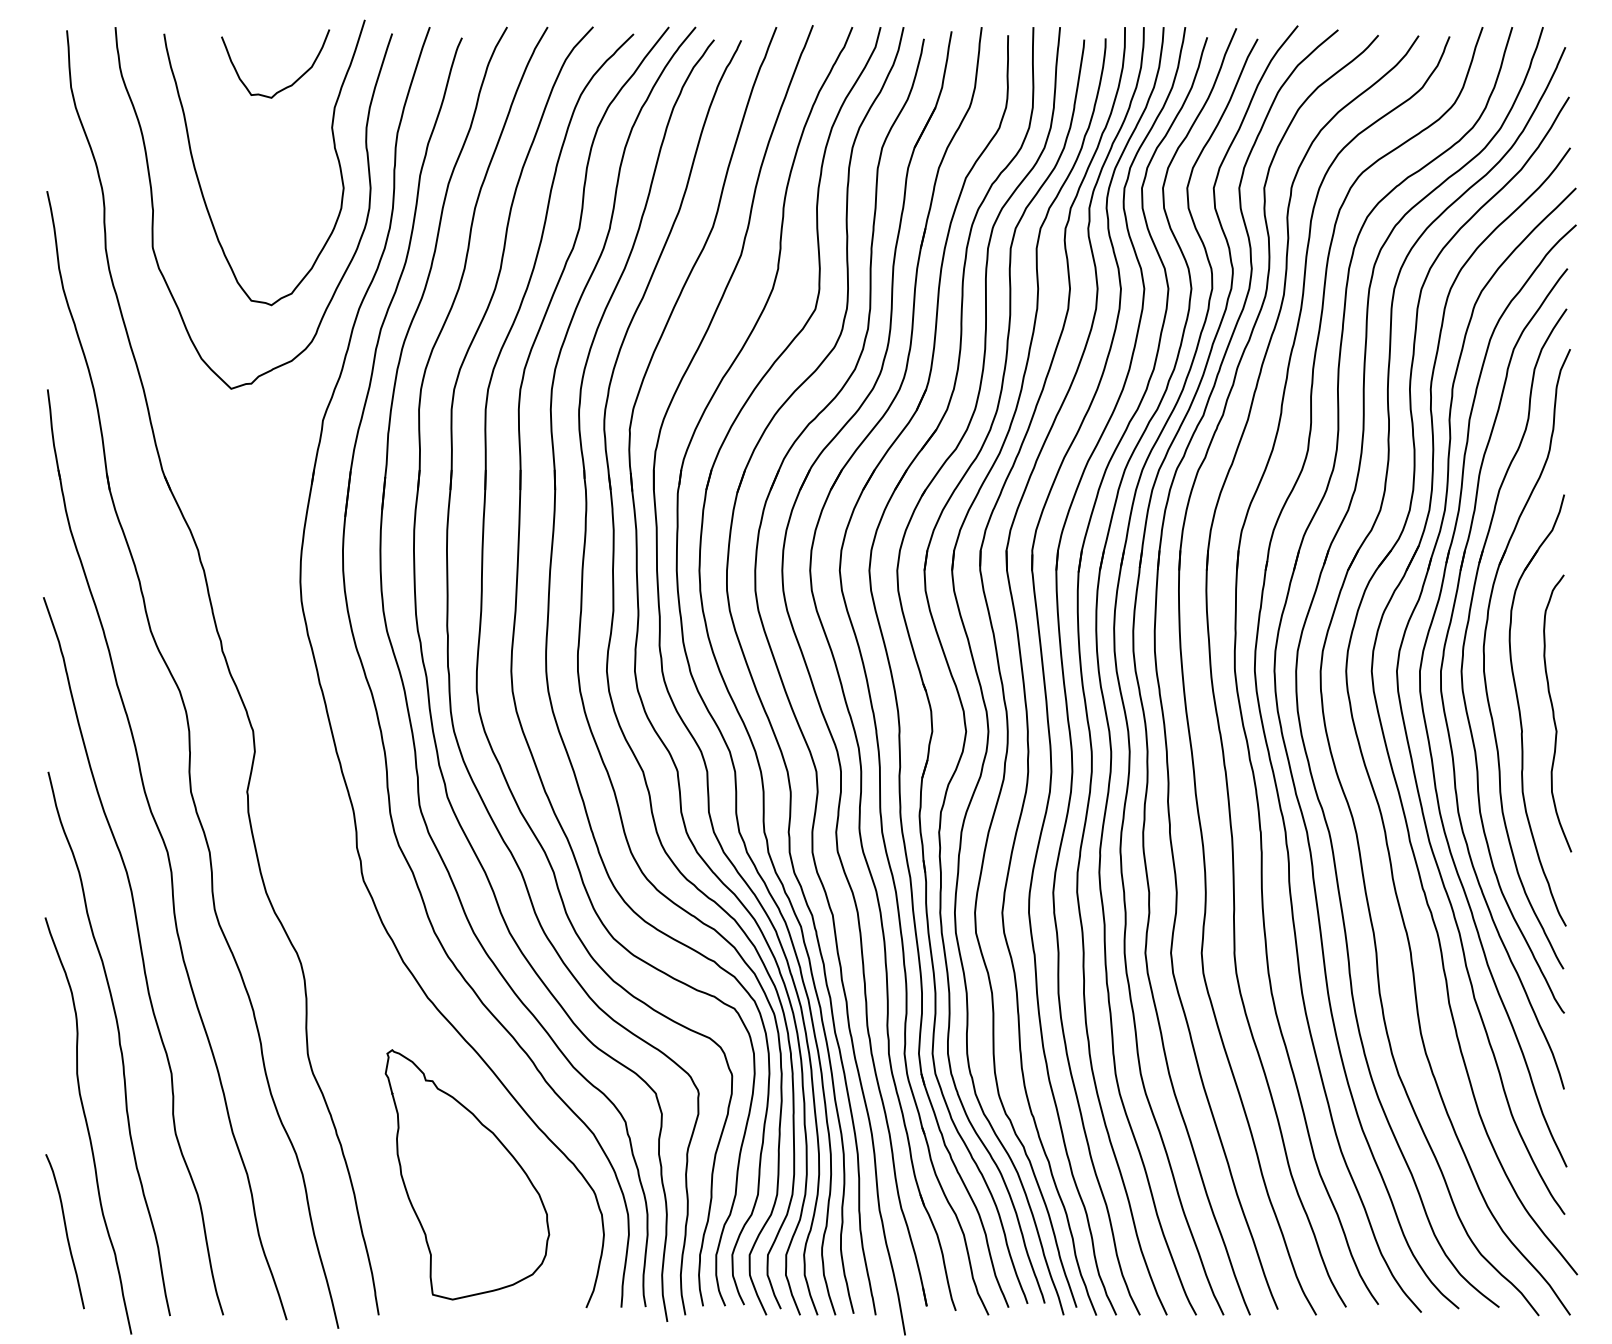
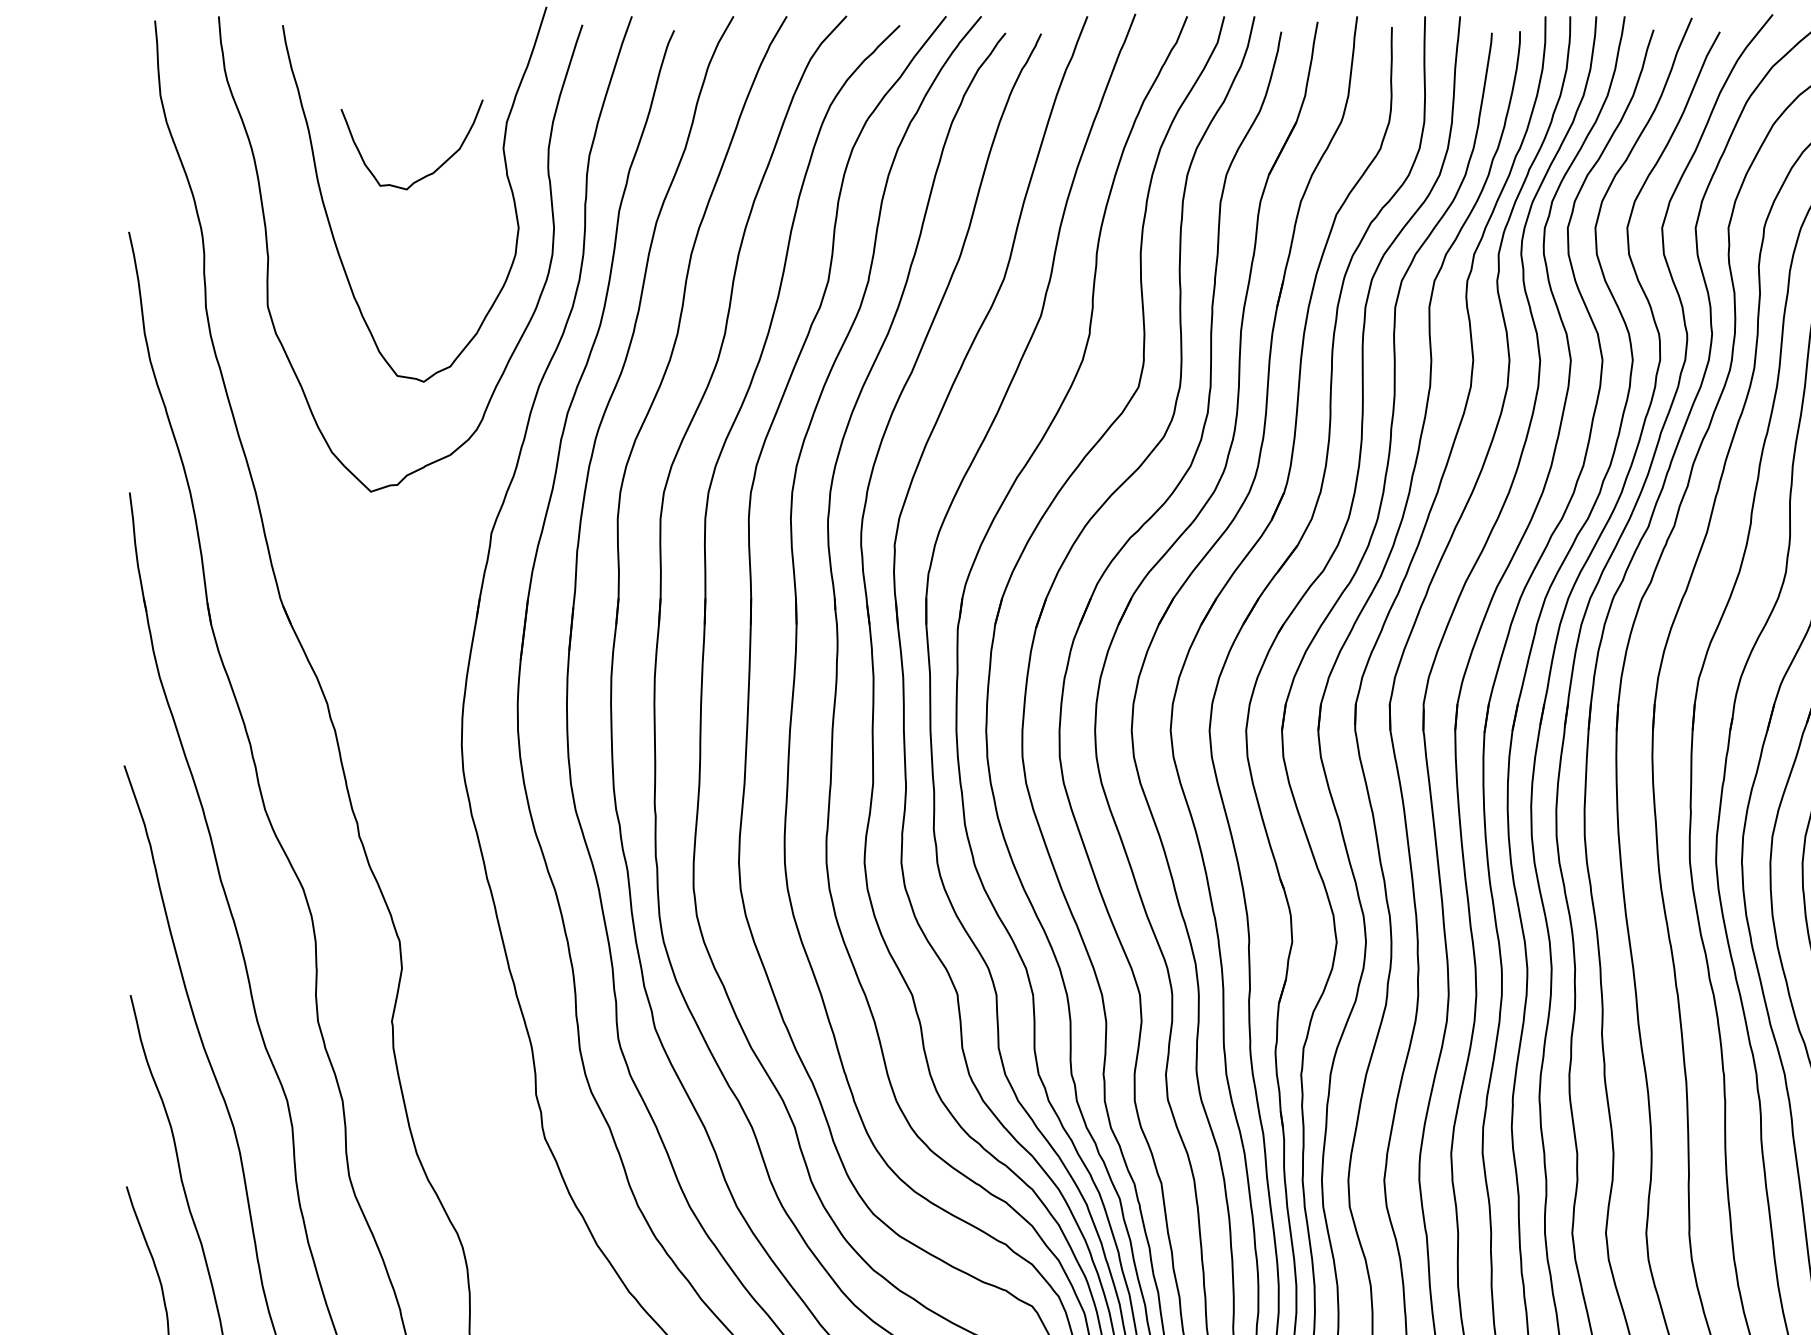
curve: (286, 86) -> (426, 174), moved

